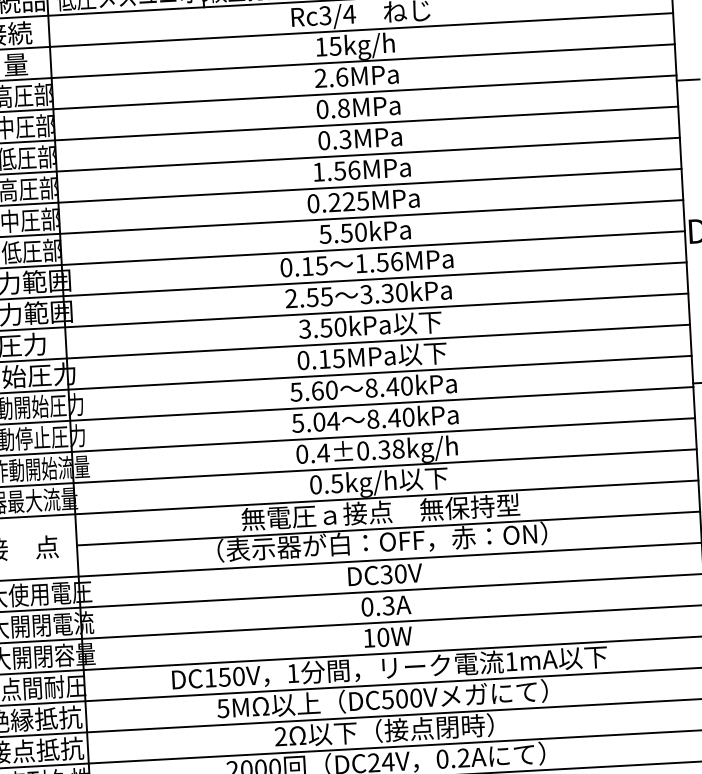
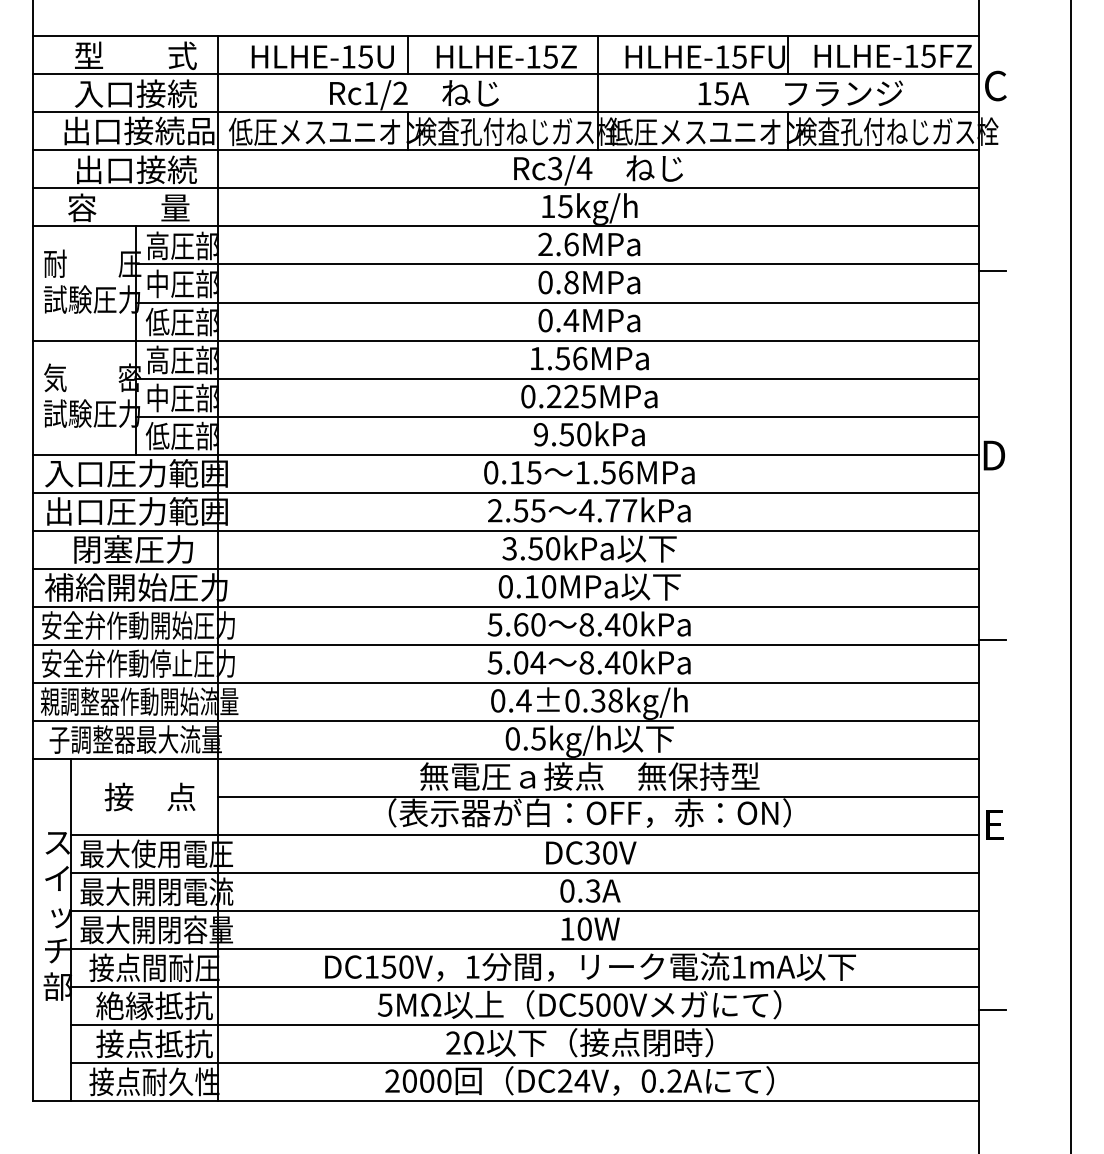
text: (345, 139) -> (571, 320), 0.3MPa -> 0.4MPa
text: (325, 234) -> (540, 434), 5.50kPa -> 9.50kPa
text: (383, 293) -> (607, 510), 3.30kPa -> 4.77kPa
text: (338, 358) -> (548, 586), 0.15MPa -> 0.10MPa

